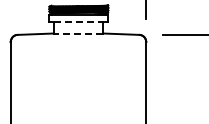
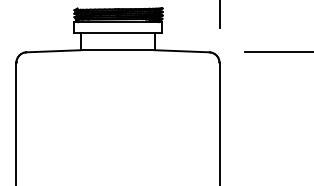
line: (78, 21) -> (117, 32), dashed -> solid
line: (78, 33) -> (117, 50), dashed -> solid

